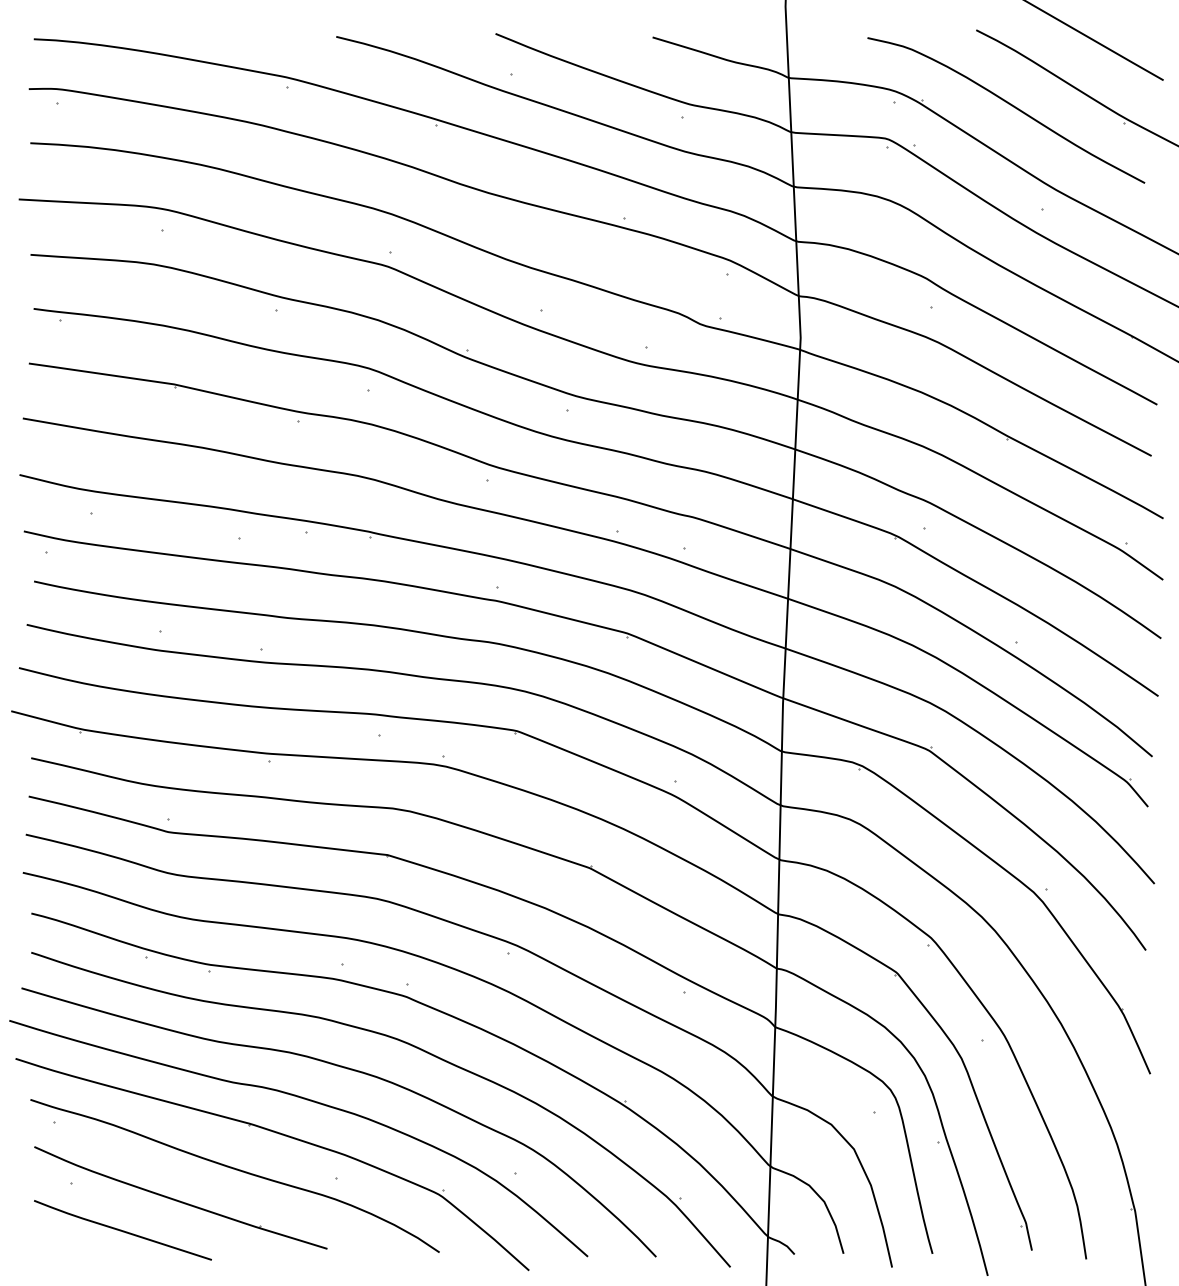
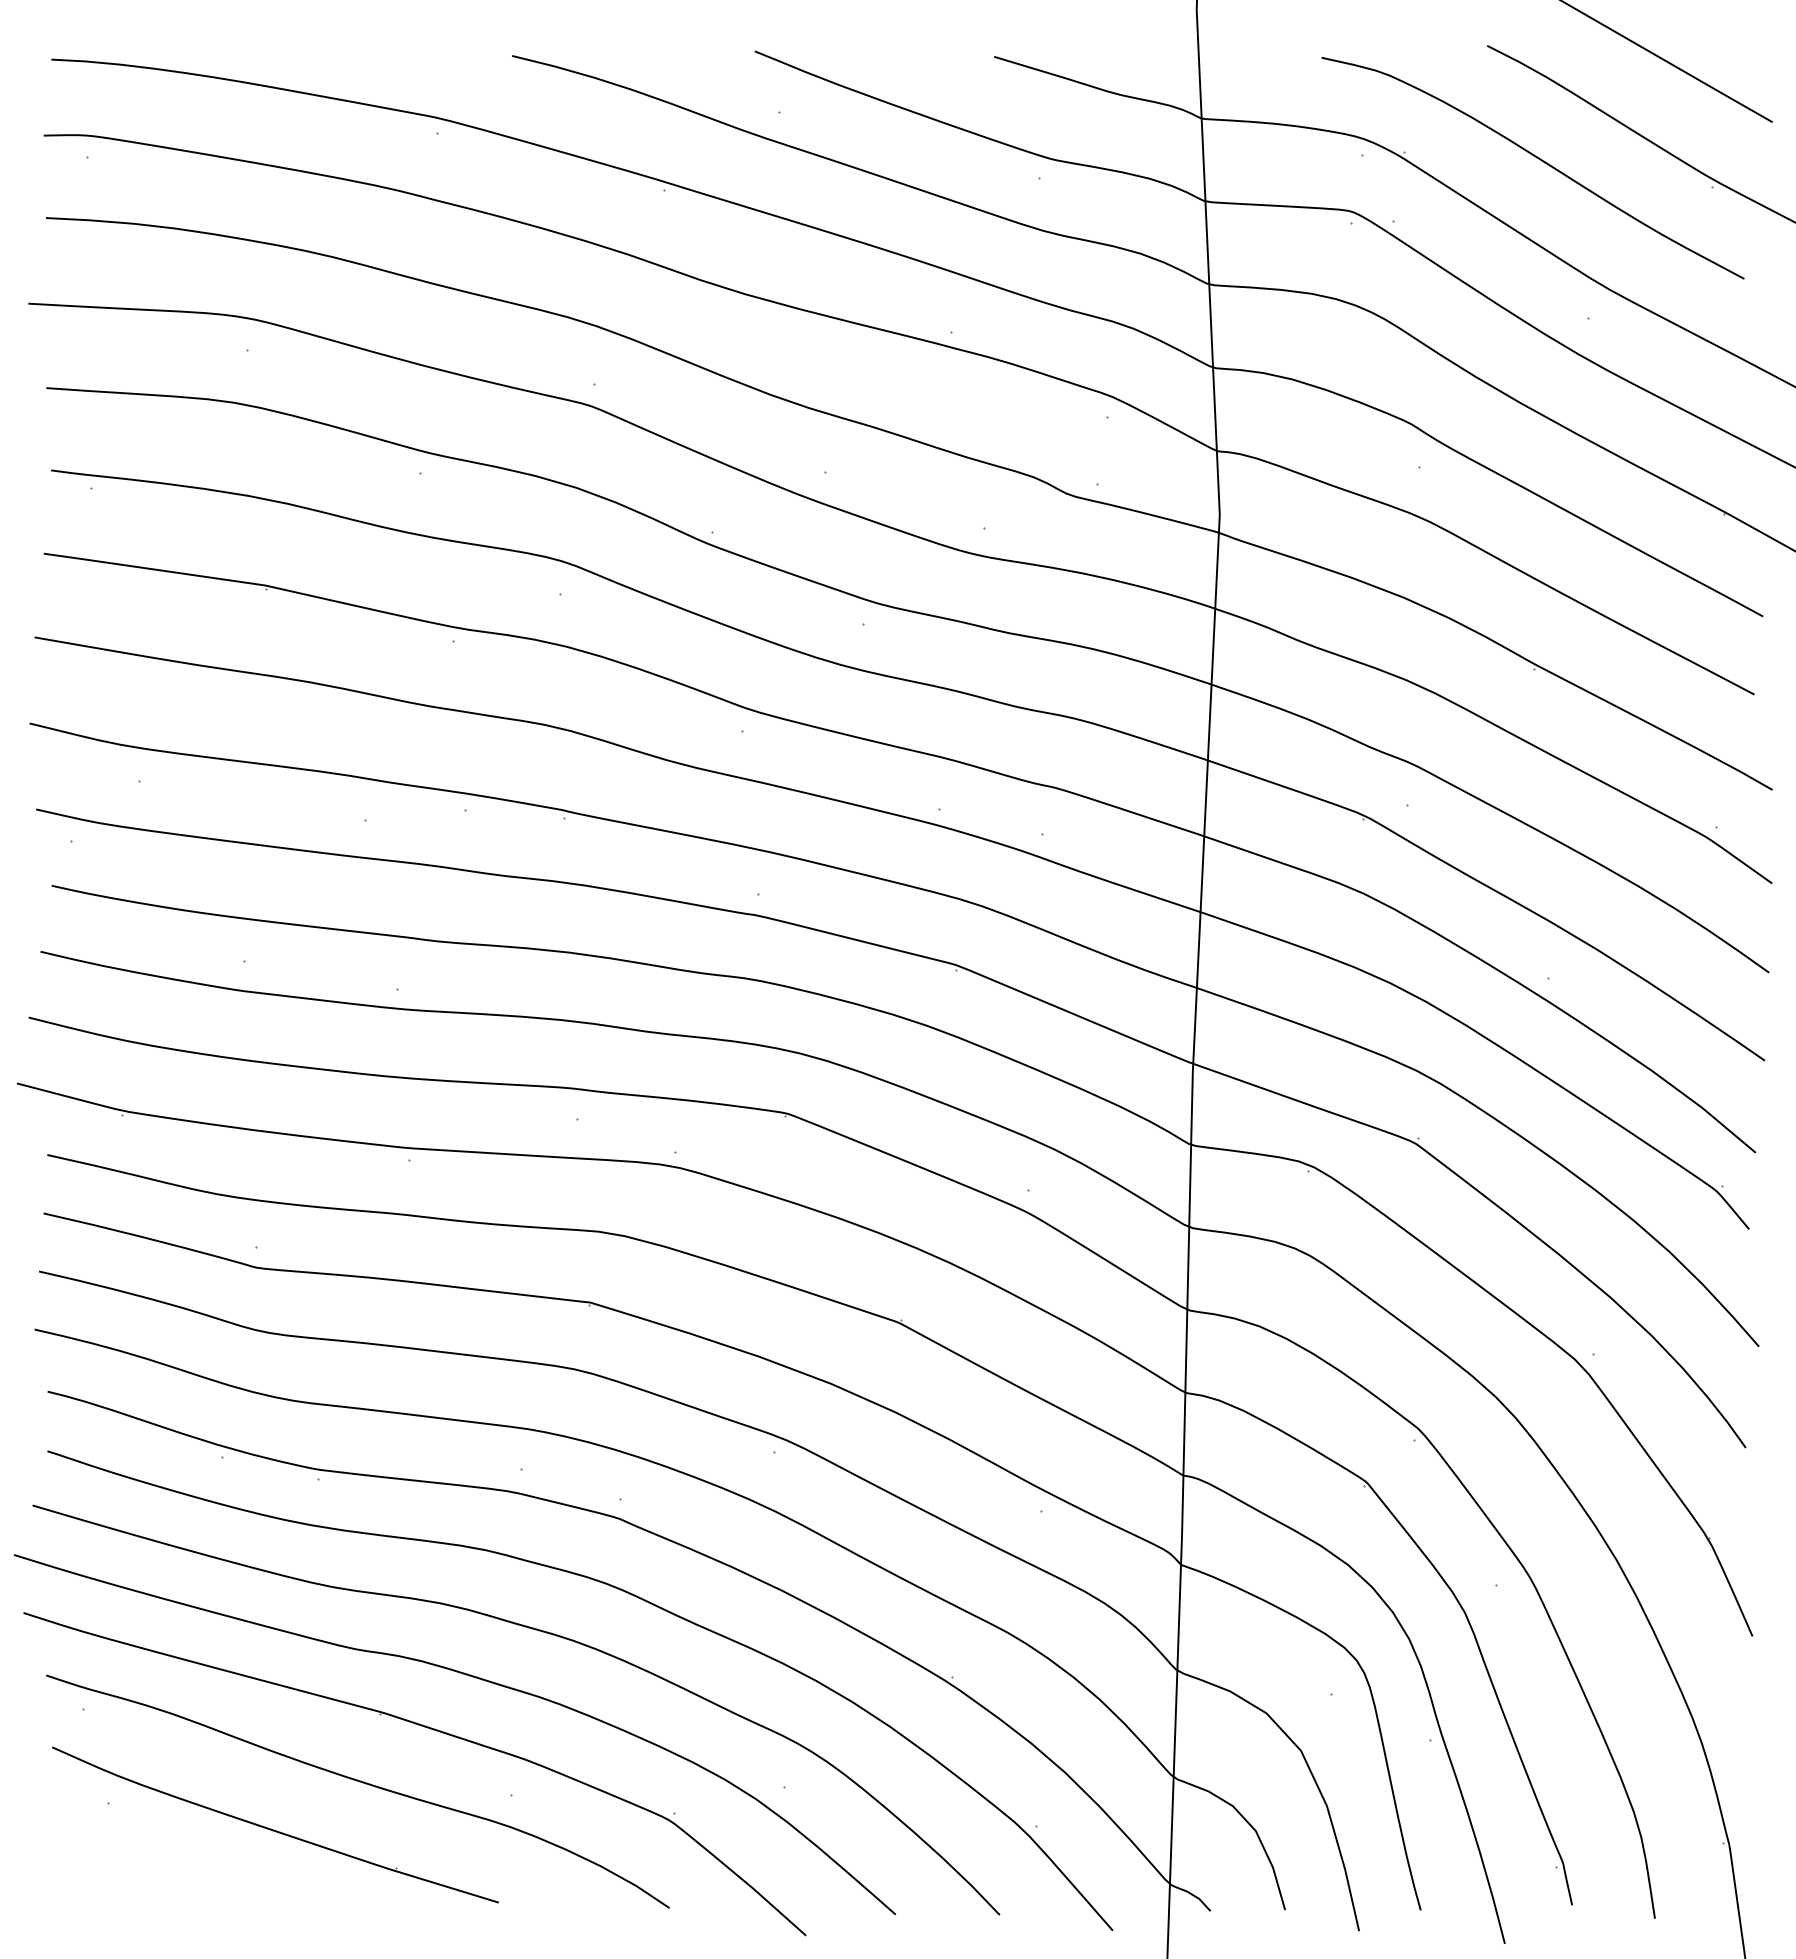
curve: (122, 1230) -> (186, 1874), removed

